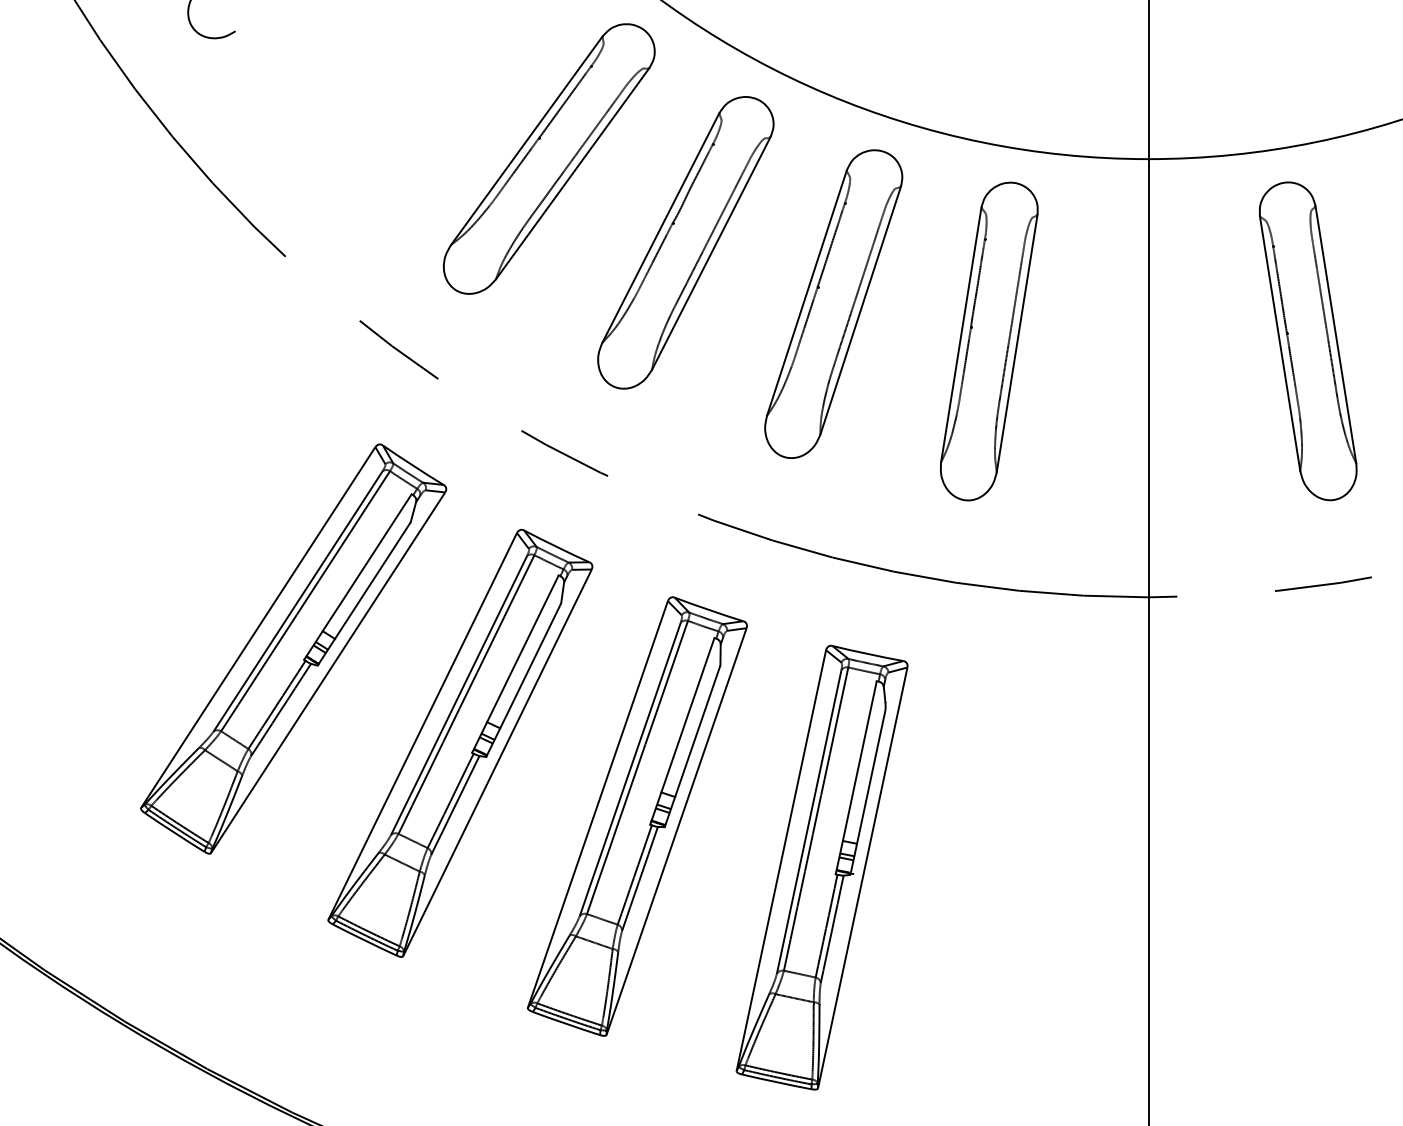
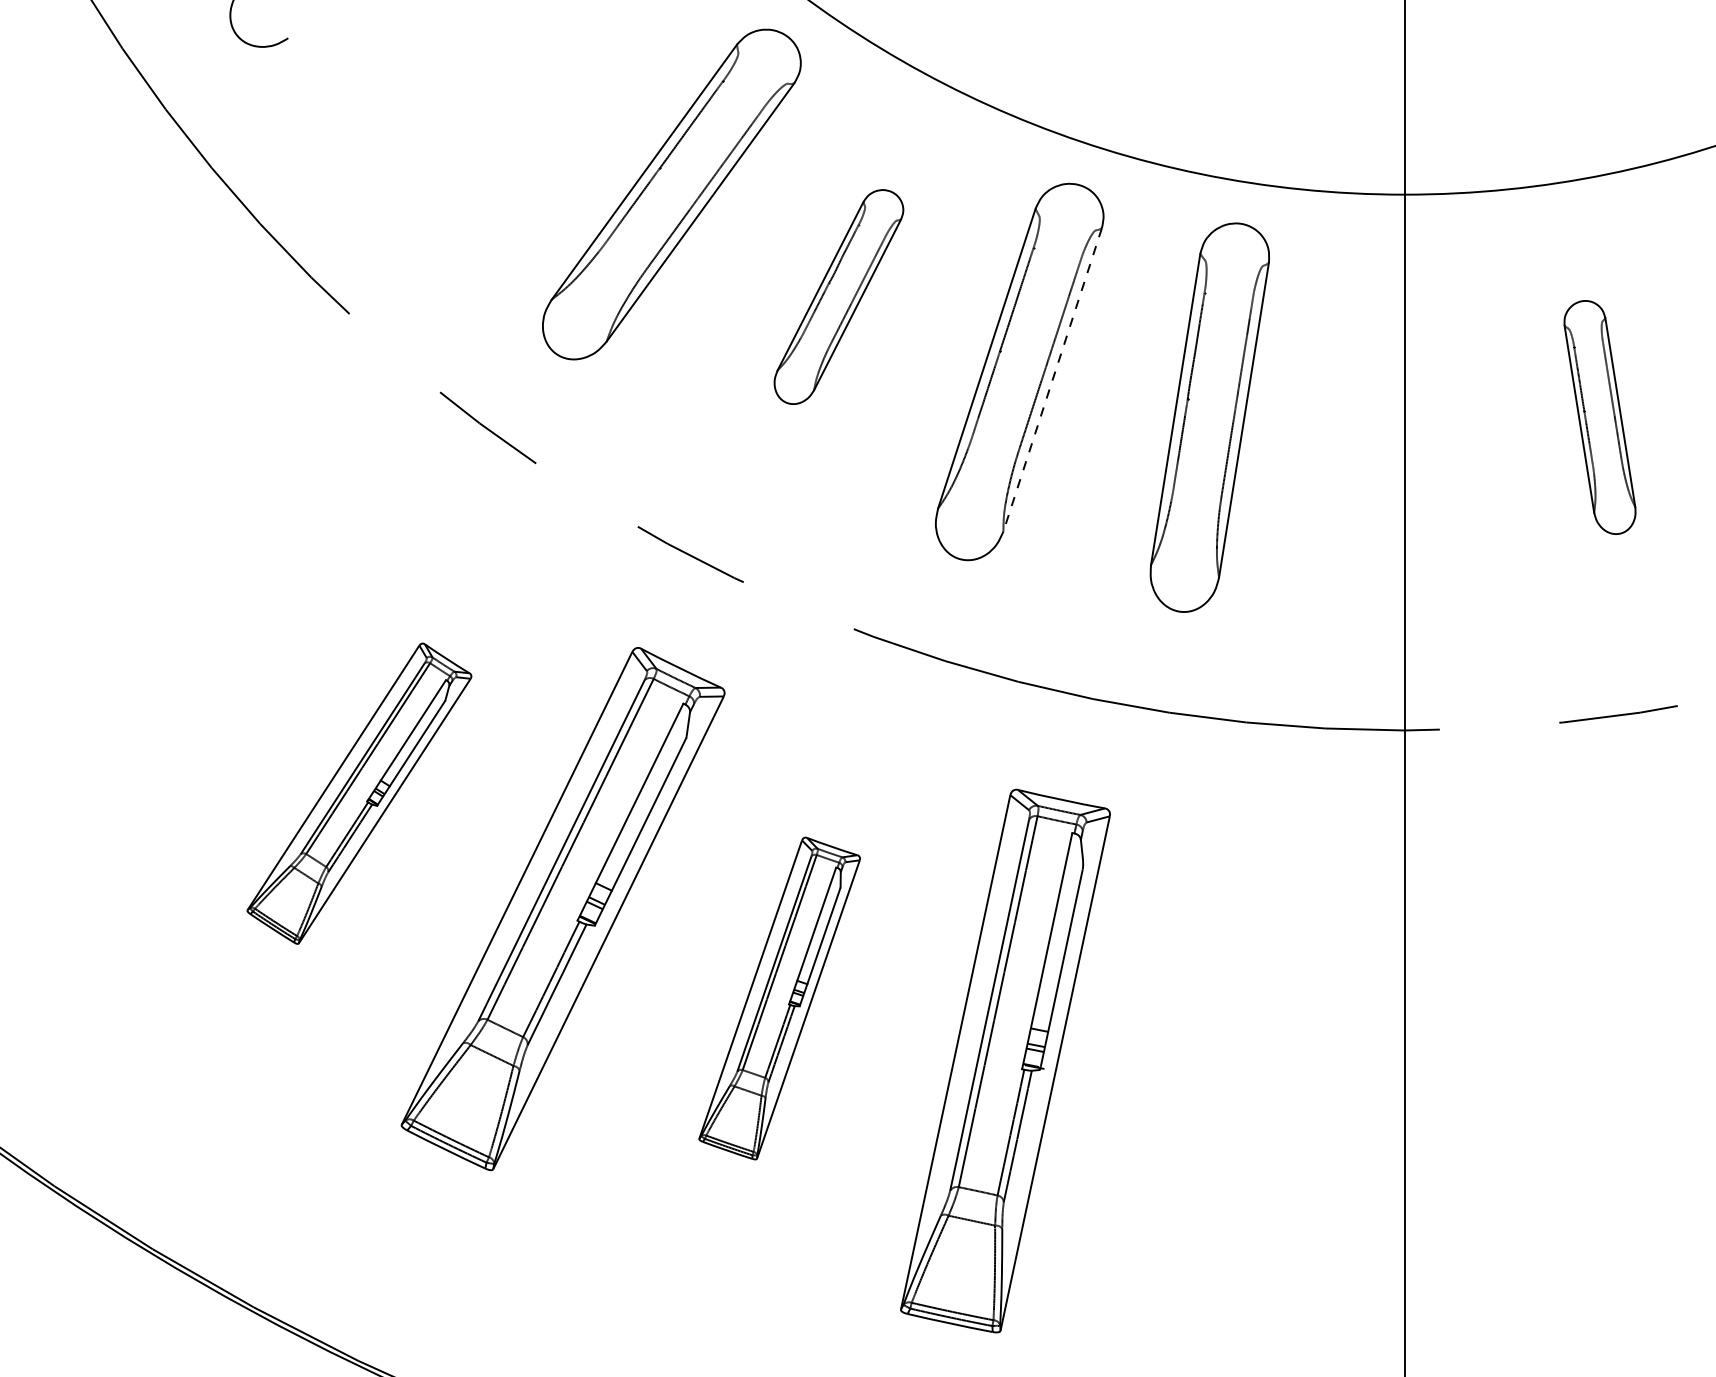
part: (685, 242) -> (838, 296), size x0.6
line: (860, 311) -> (1052, 380), solid -> dashed
part: (1308, 341) -> (1600, 417), size x0.6
part: (293, 648) -> (359, 793), size x0.6
part: (637, 816) -> (779, 998), size x0.6

